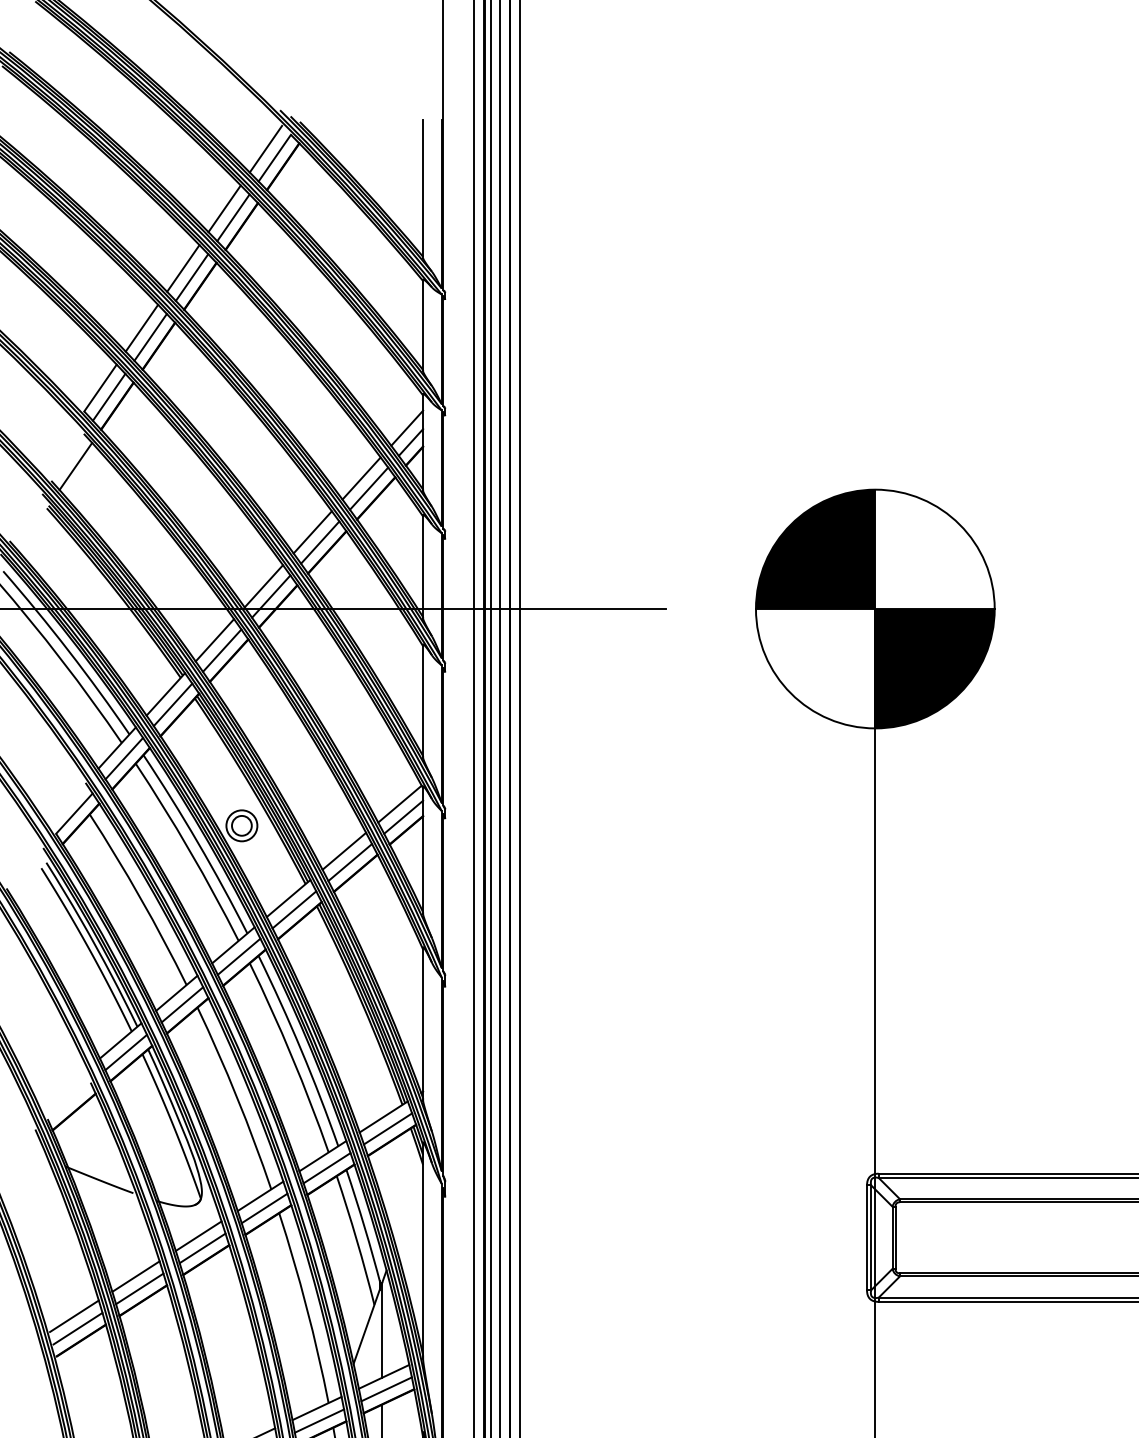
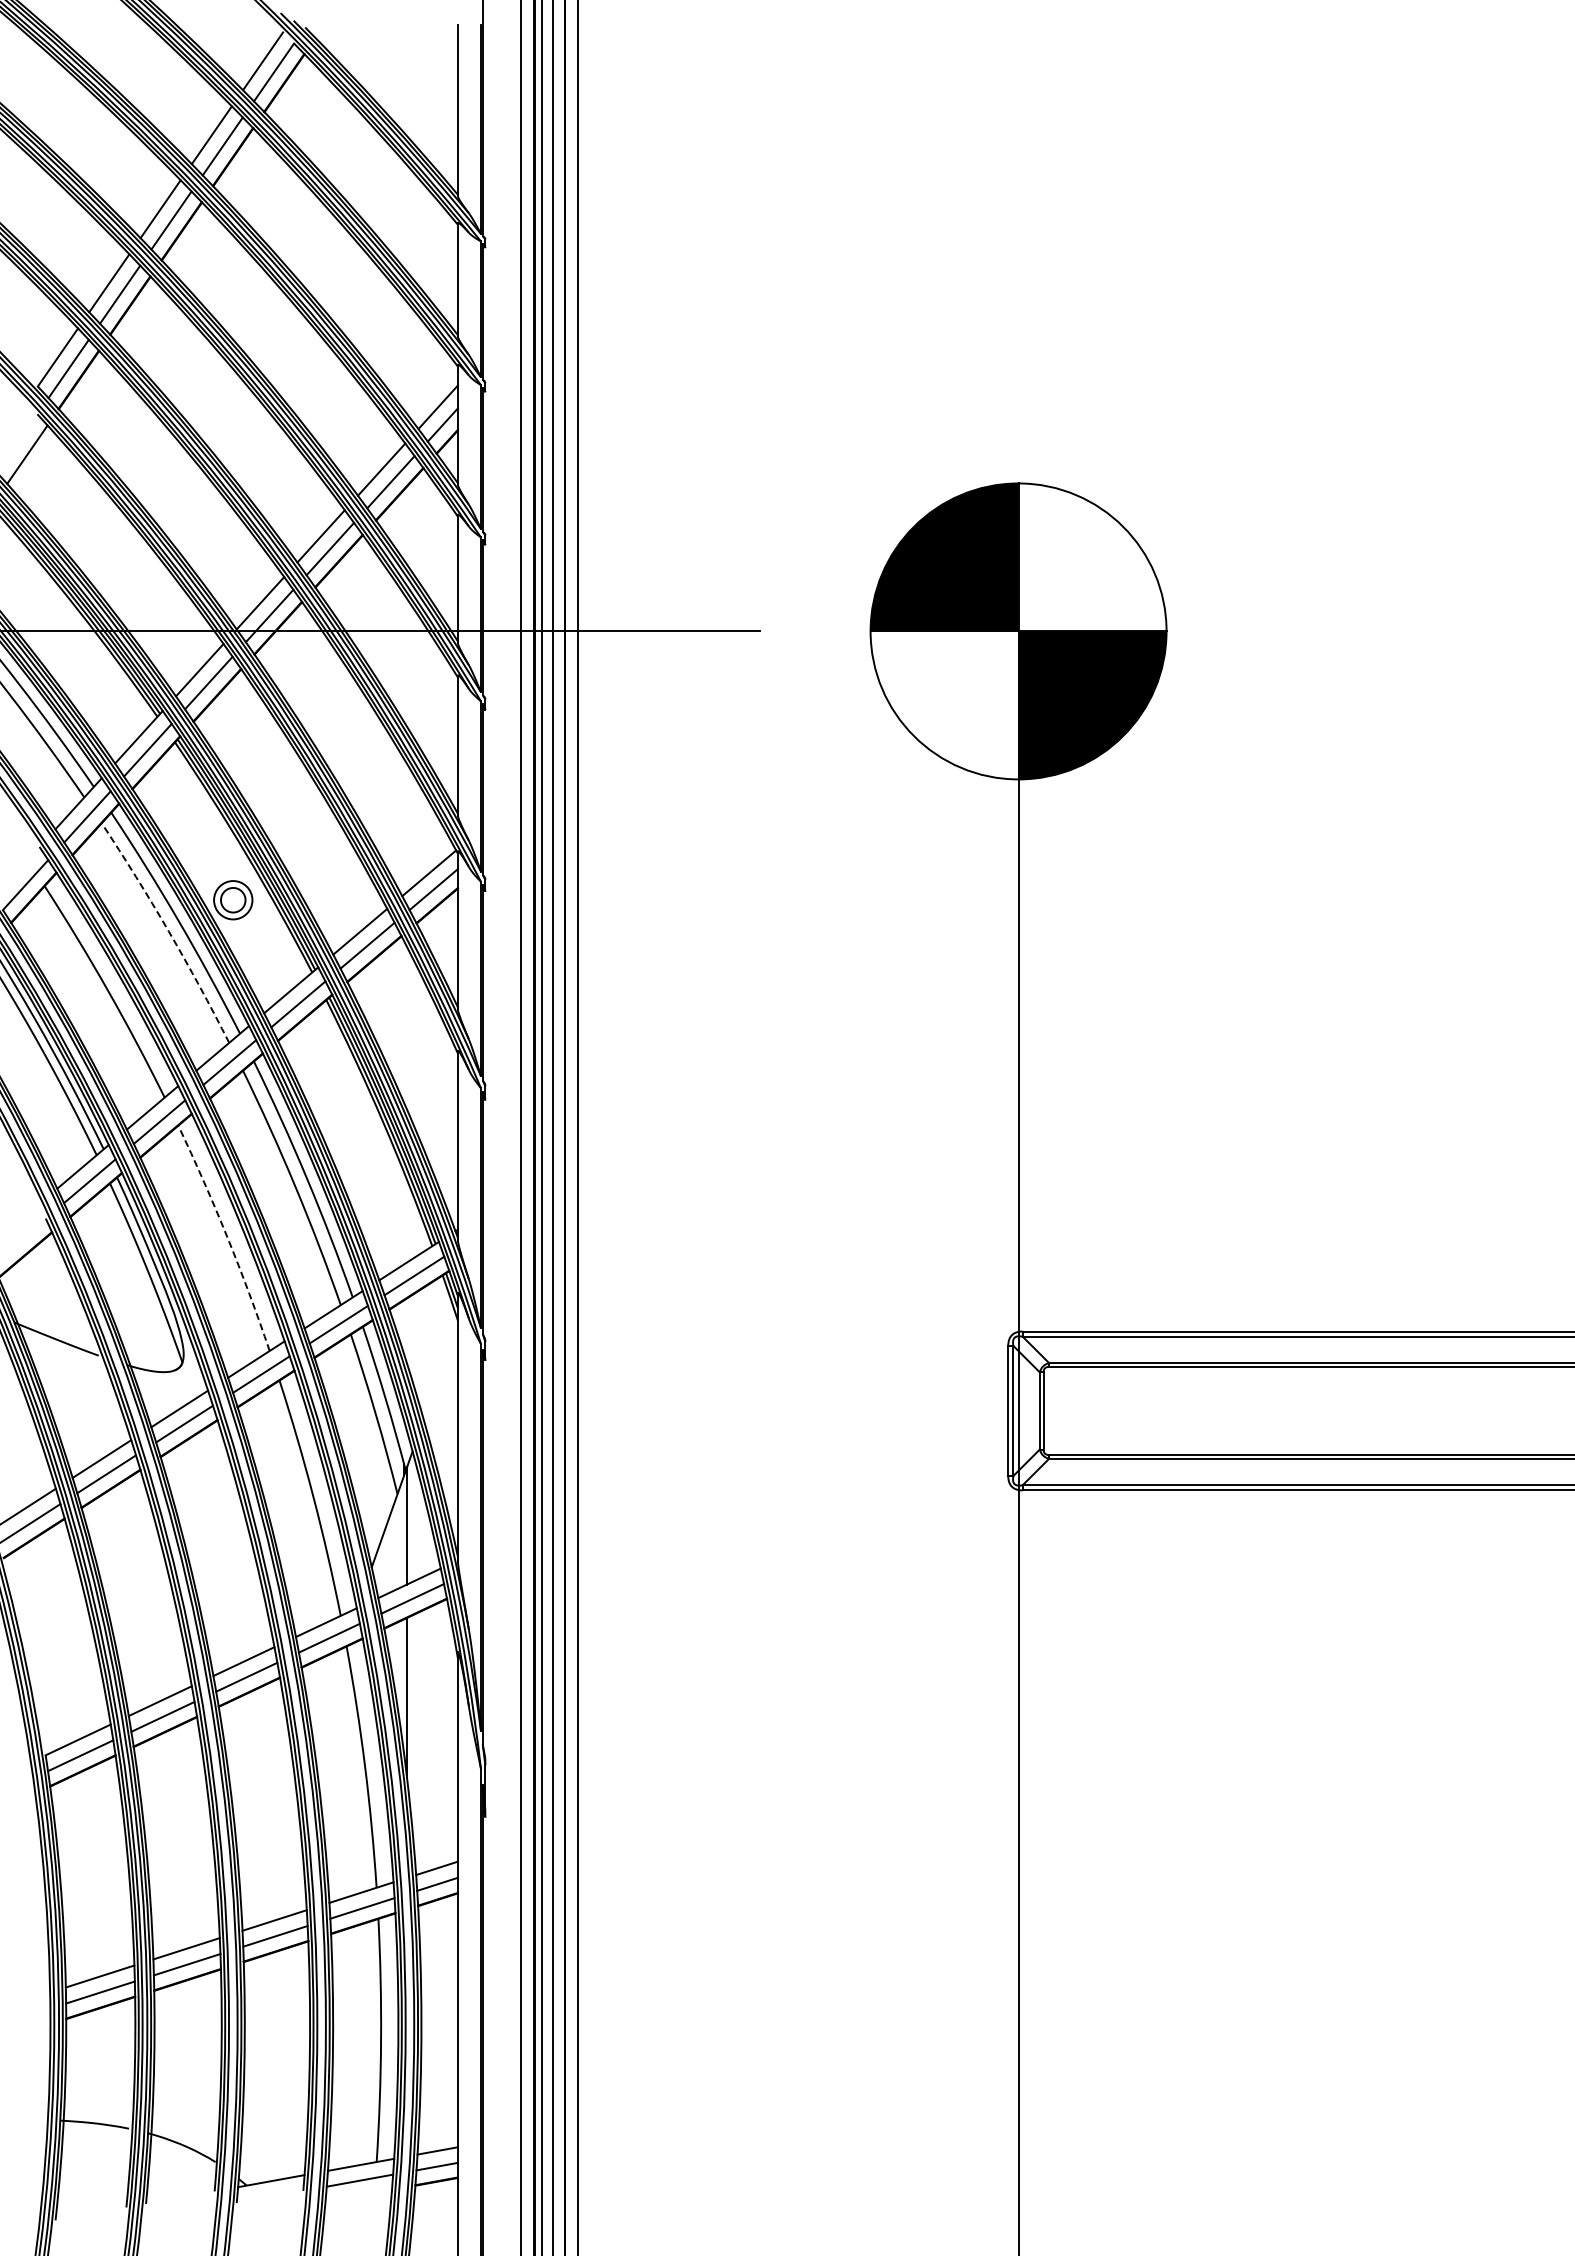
arc: (189, 851) -> (168, 931), solid -> dashed
arc: (237, 1097) -> (227, 1237), solid -> dashed

